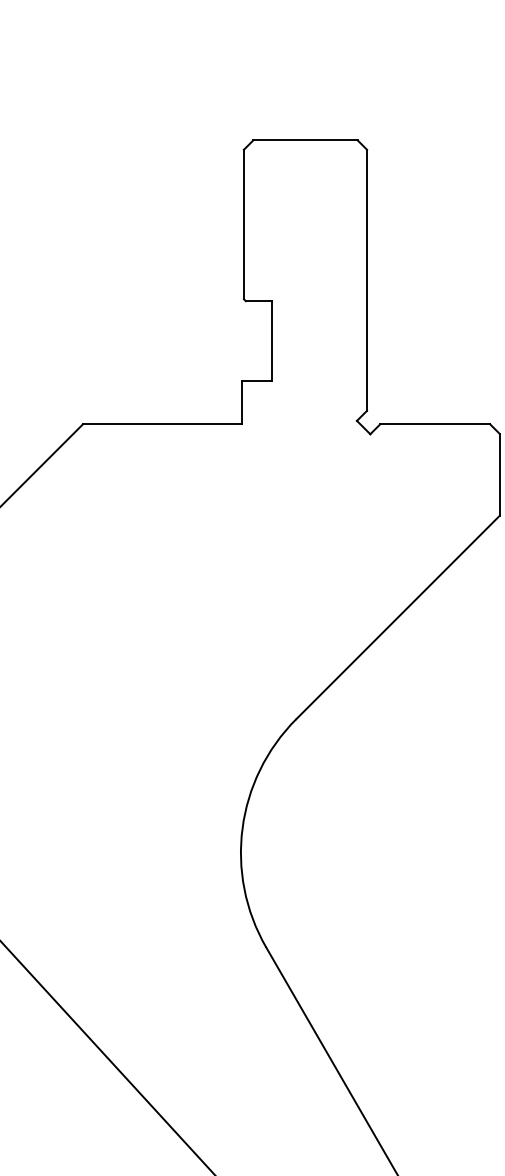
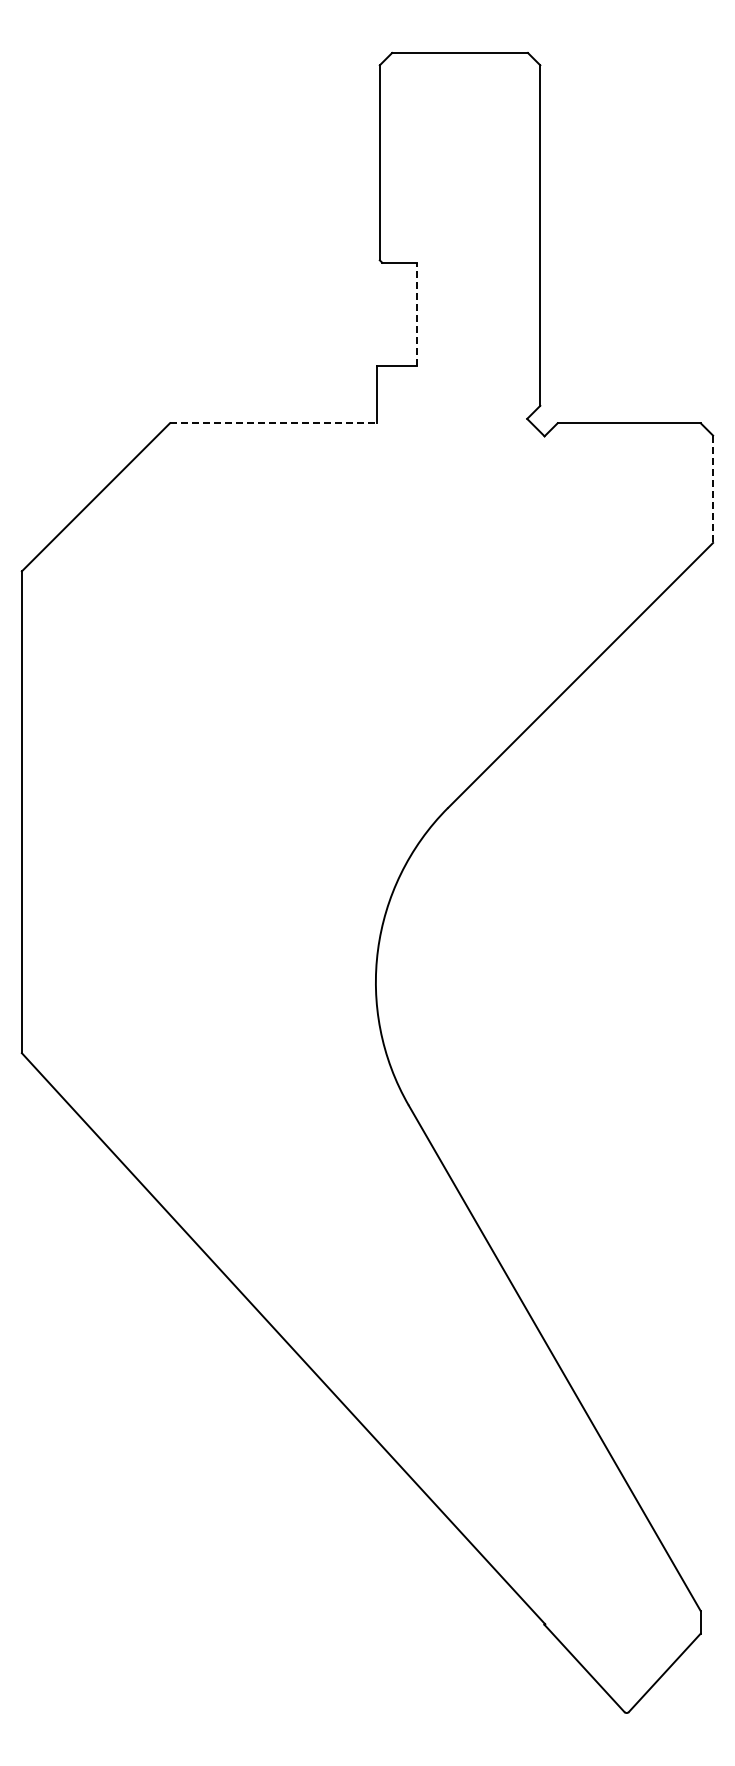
line: (272, 340) -> (416, 314), solid -> dashed
line: (162, 424) -> (273, 423), solid -> dashed
line: (499, 475) -> (713, 489), solid -> dashed

